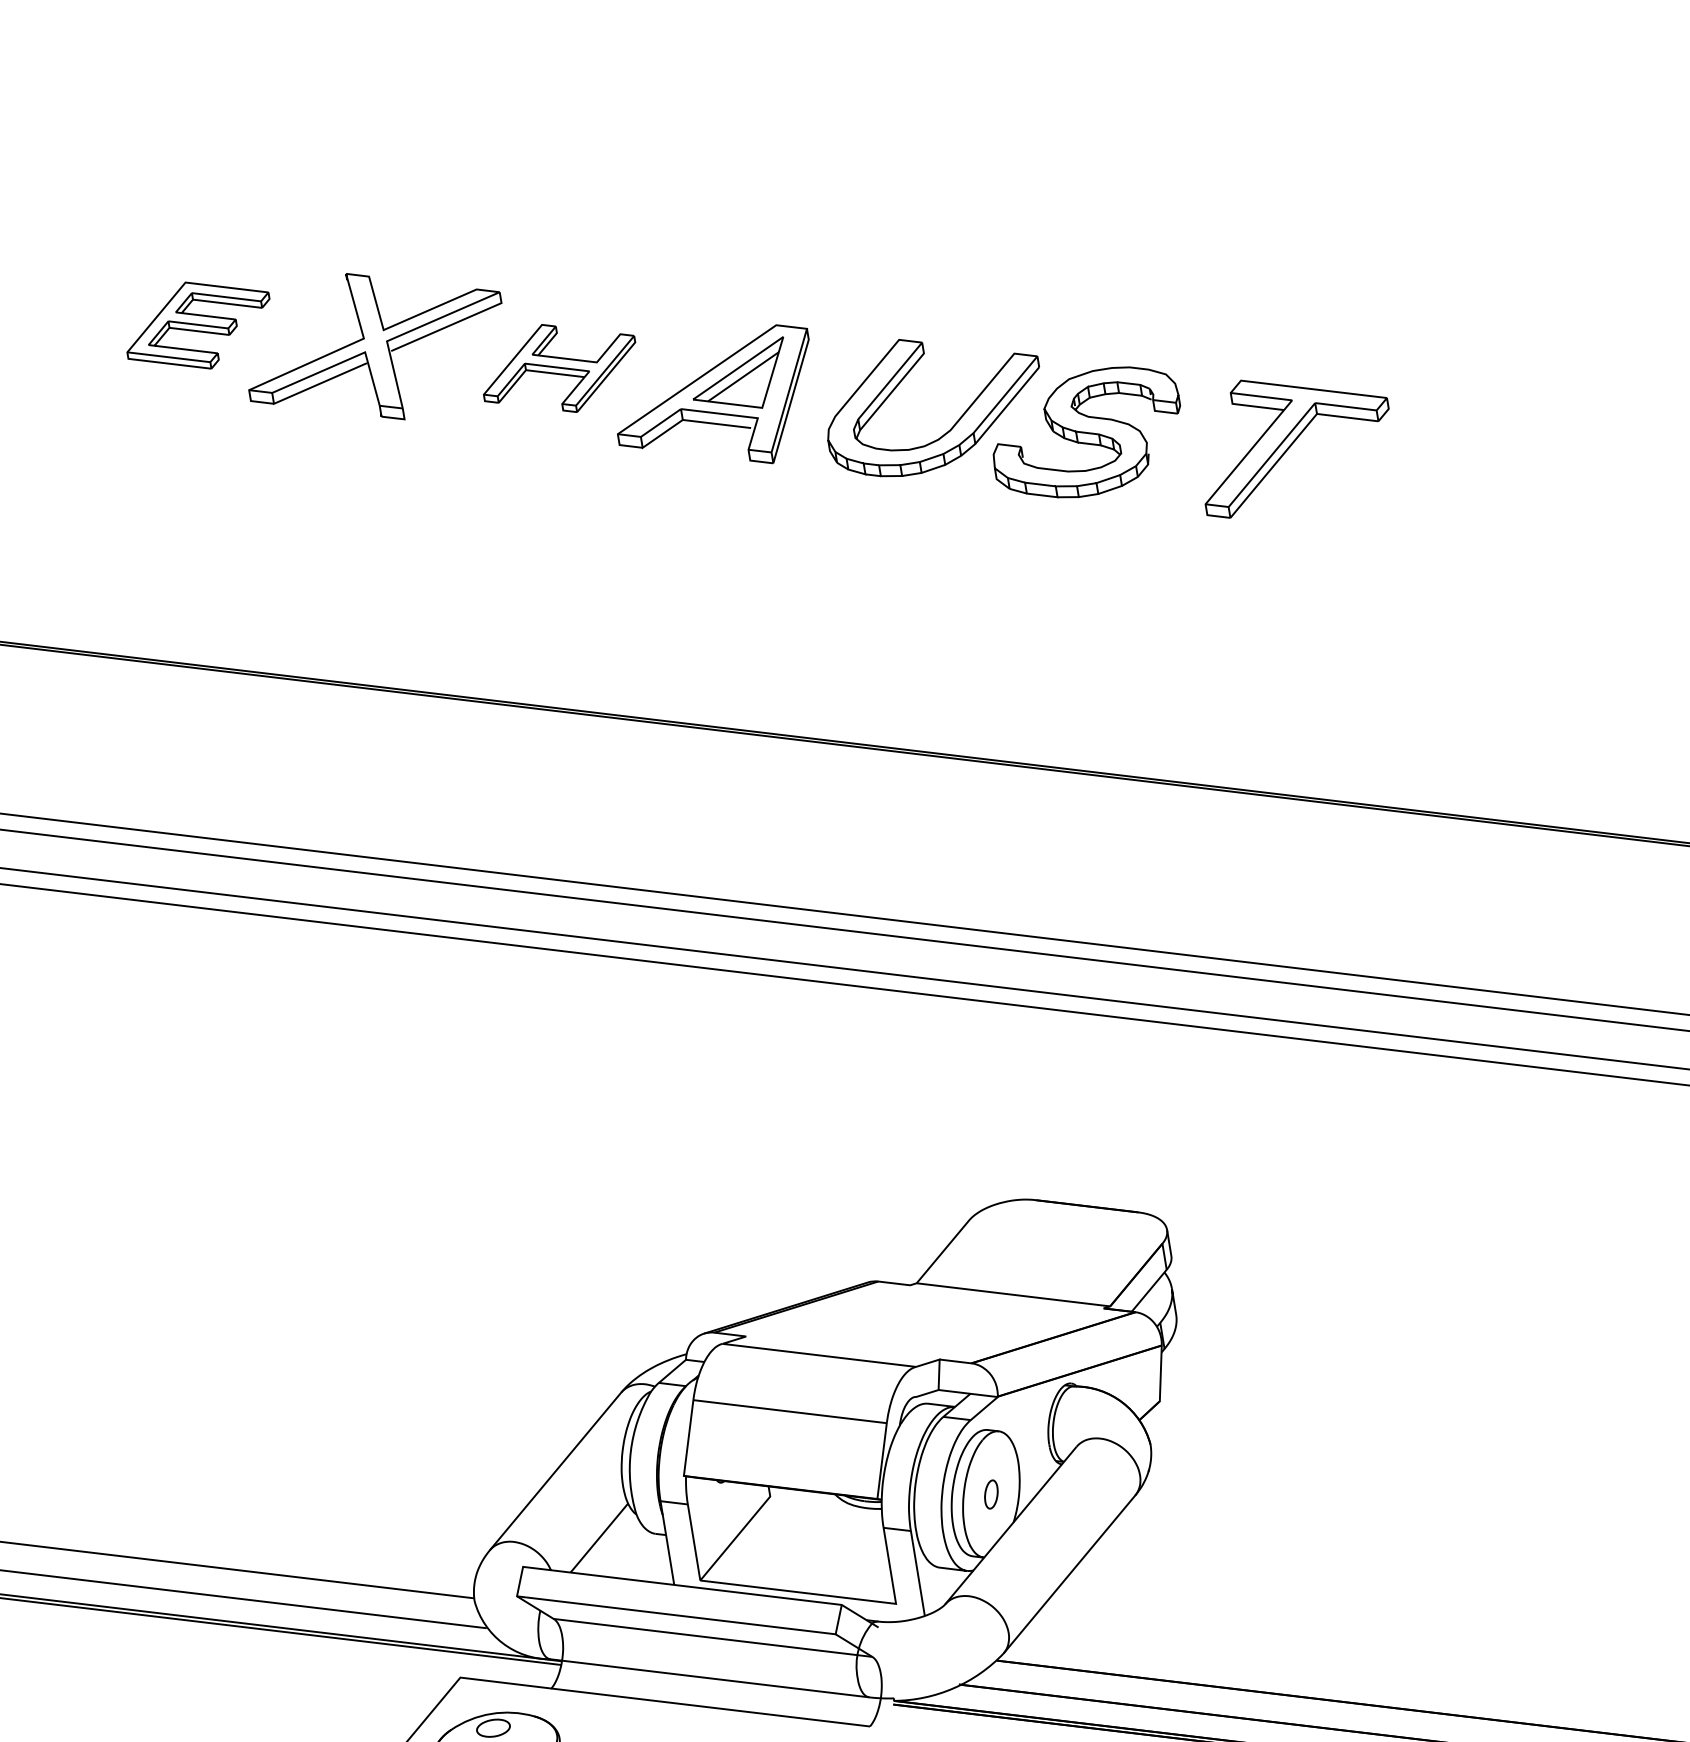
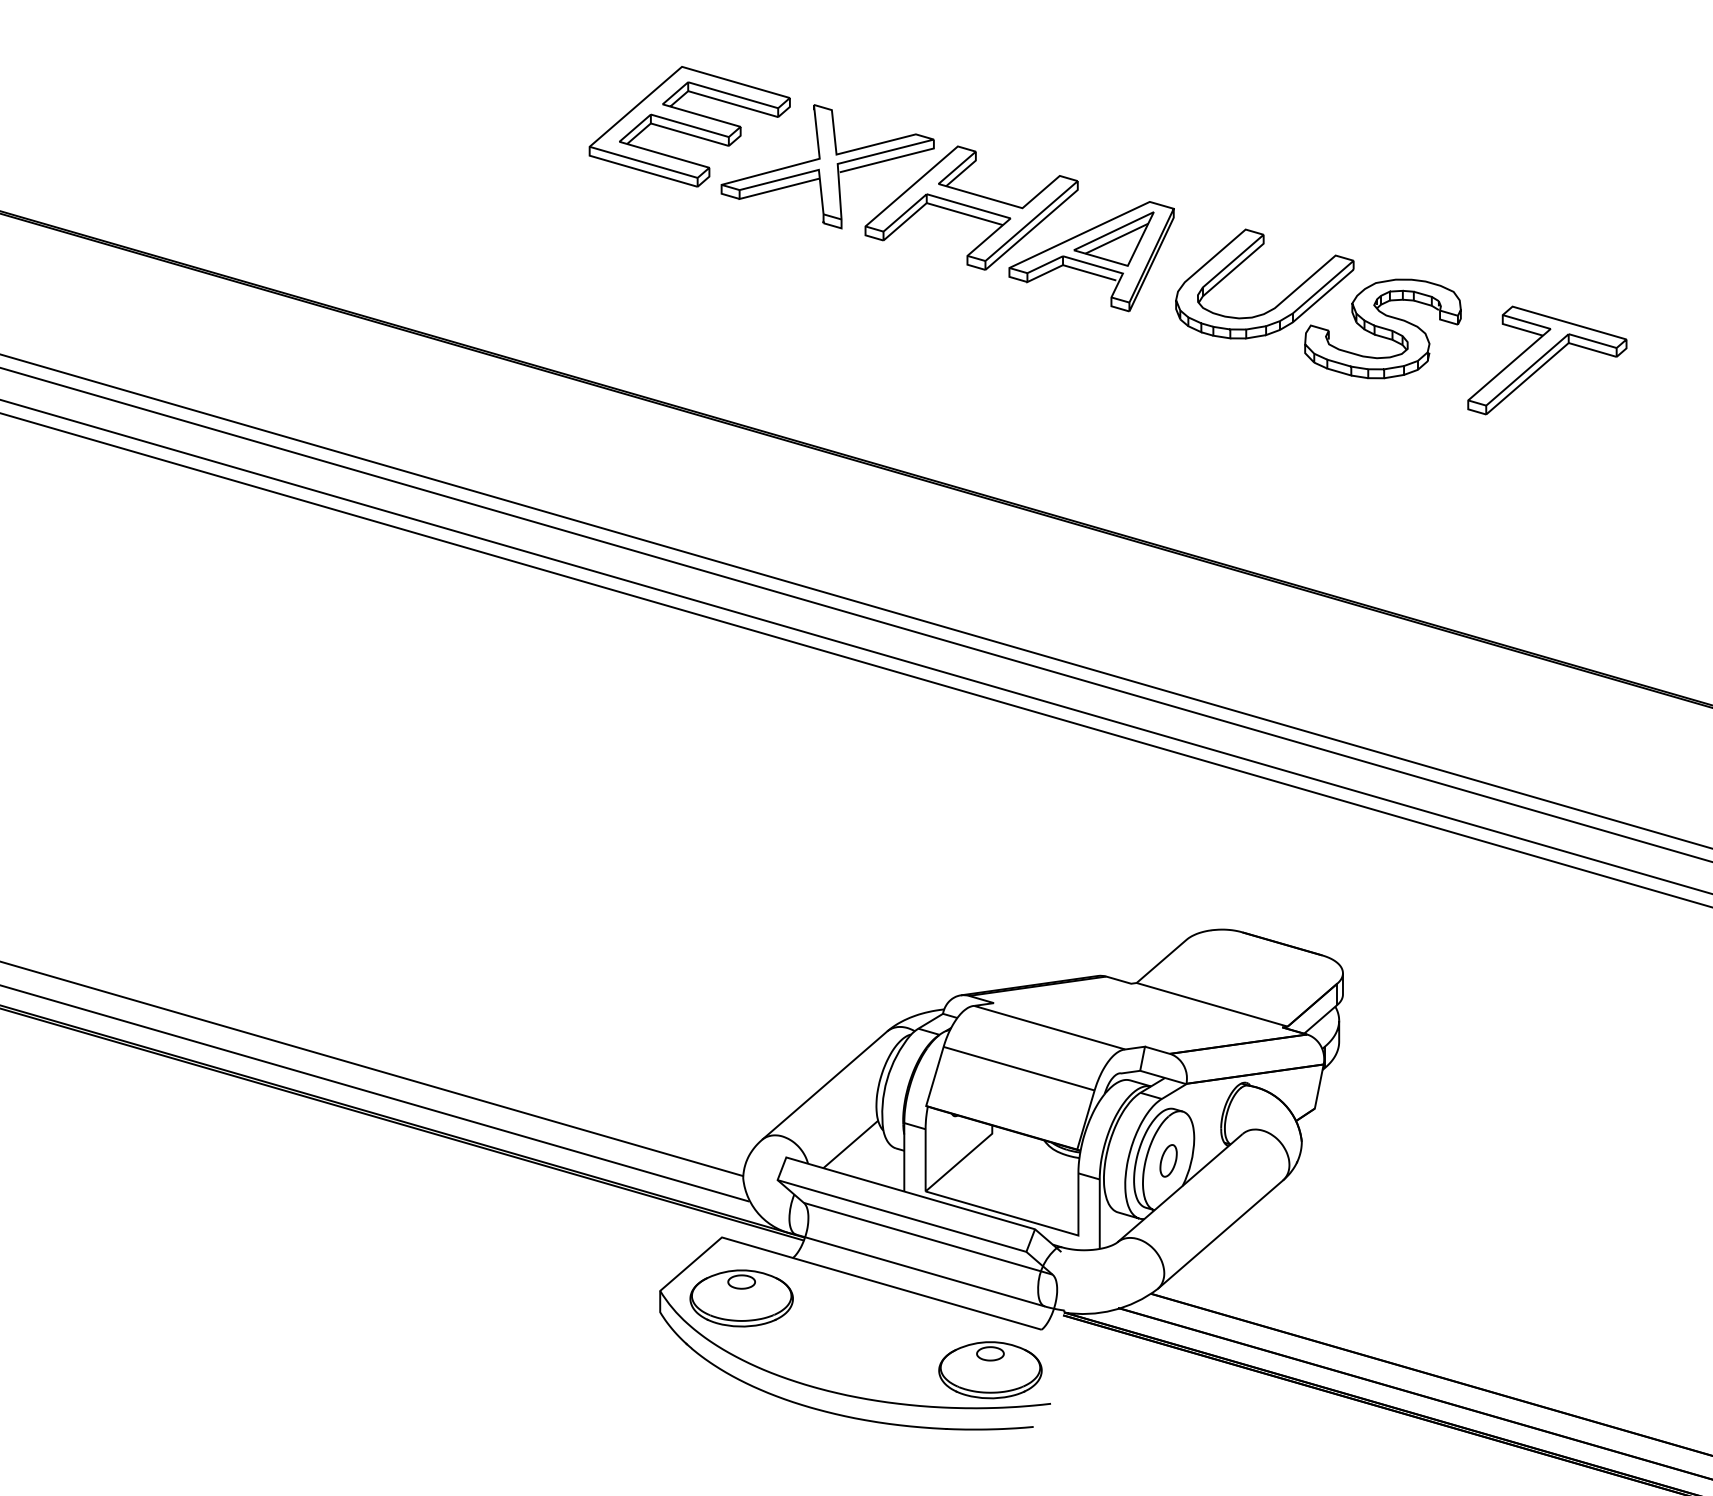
part: (198, 325) -> (689, 126), size x1.67
part: (559, 367) -> (971, 207), size x1.67
part: (991, 1494) -> (1168, 1160), size x1.43

